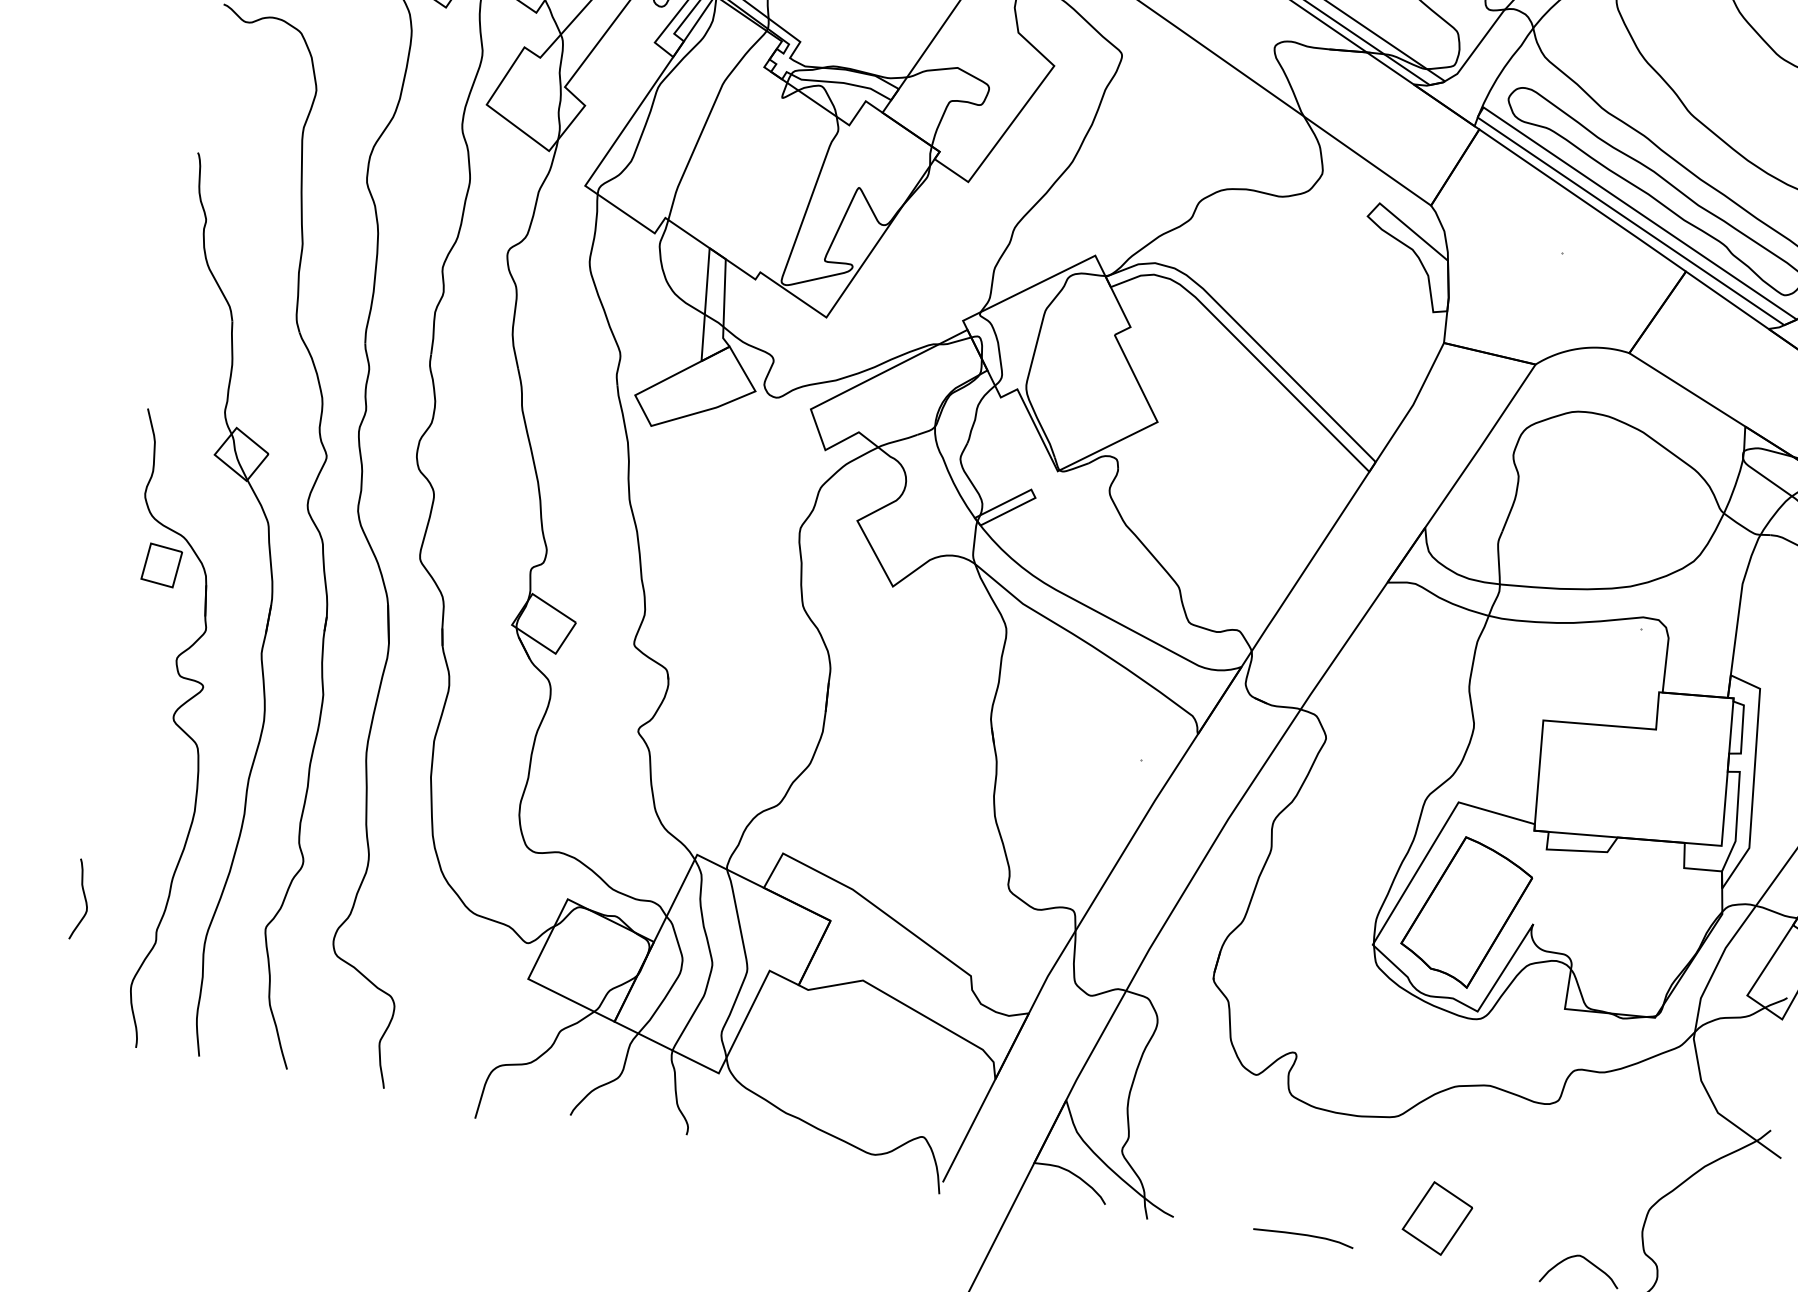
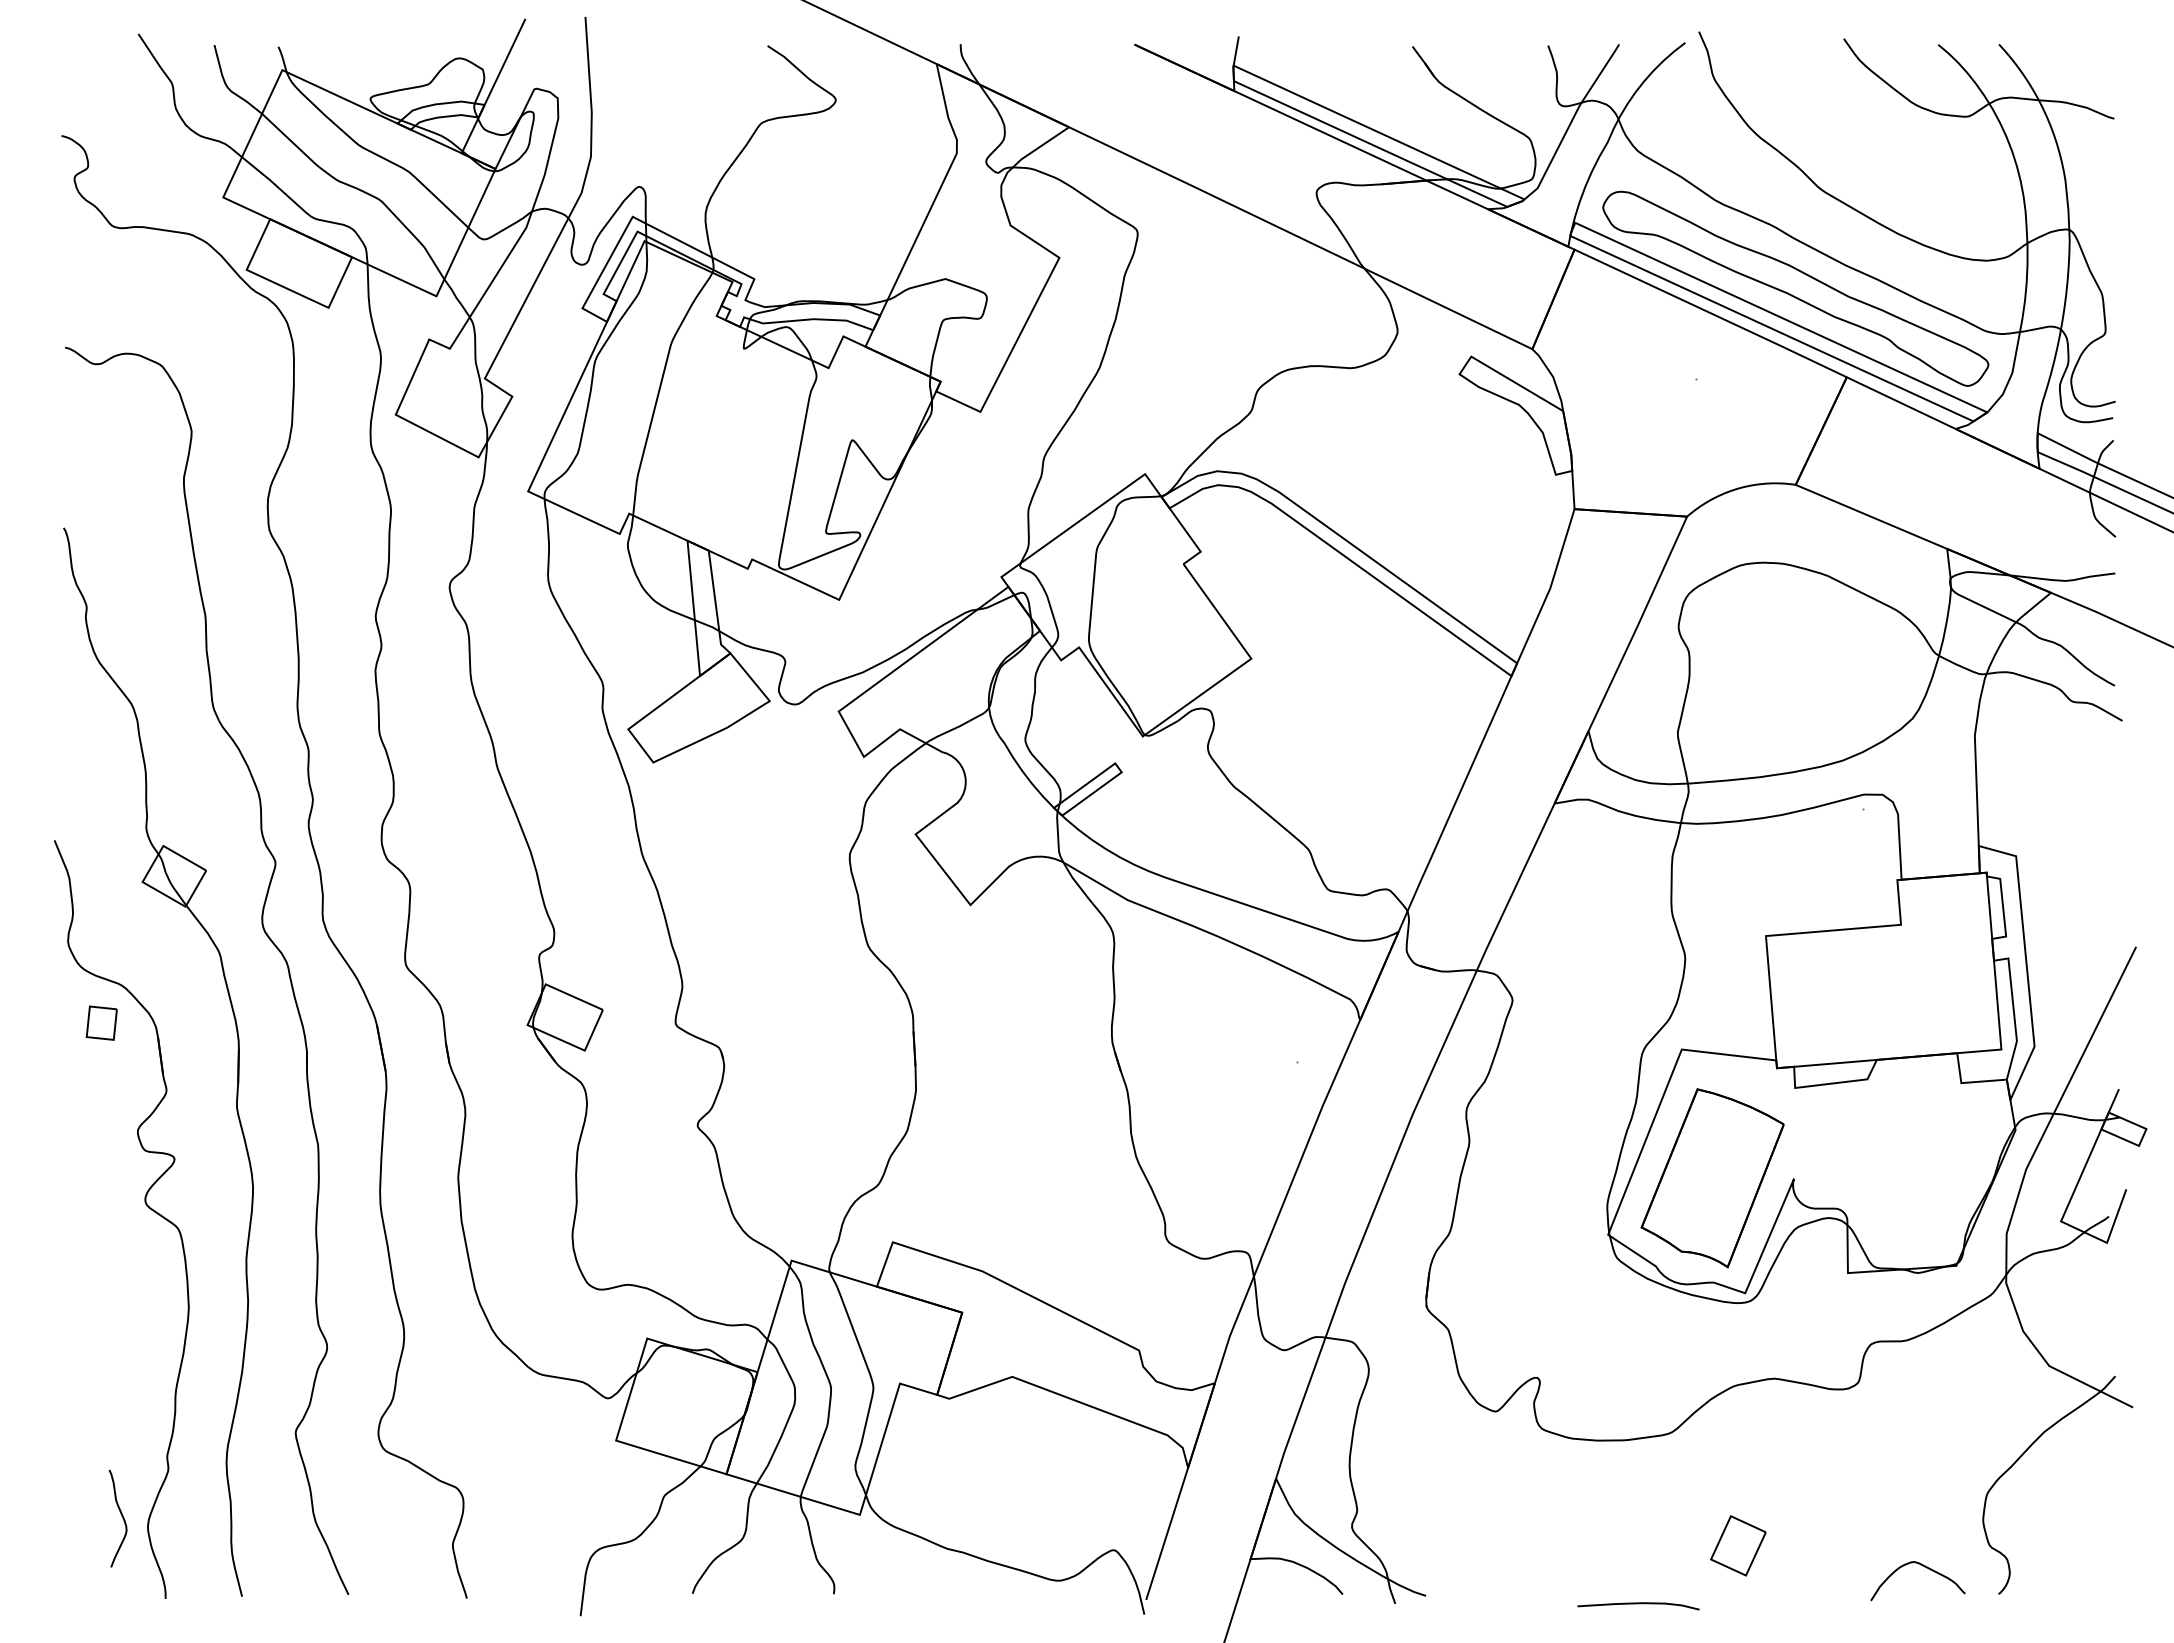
part: (161, 564) -> (101, 1022), size x0.7
curve: (84, 898) -> (121, 1516), moved
part: (1437, 1218) -> (1738, 1545), size x0.7
curve: (1303, 1235) -> (1638, 1604), moved

